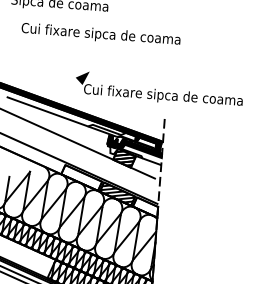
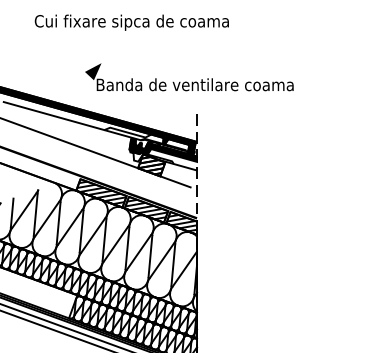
text: (100, 34) -> (131, 22), moved
text: (164, 96) -> (194, 86), Cui fixare sipca de coama -> Banda de ventilare coama
hatch: (81, 178) -> (101, 194), added
hatch: (146, 206) -> (182, 222), added

